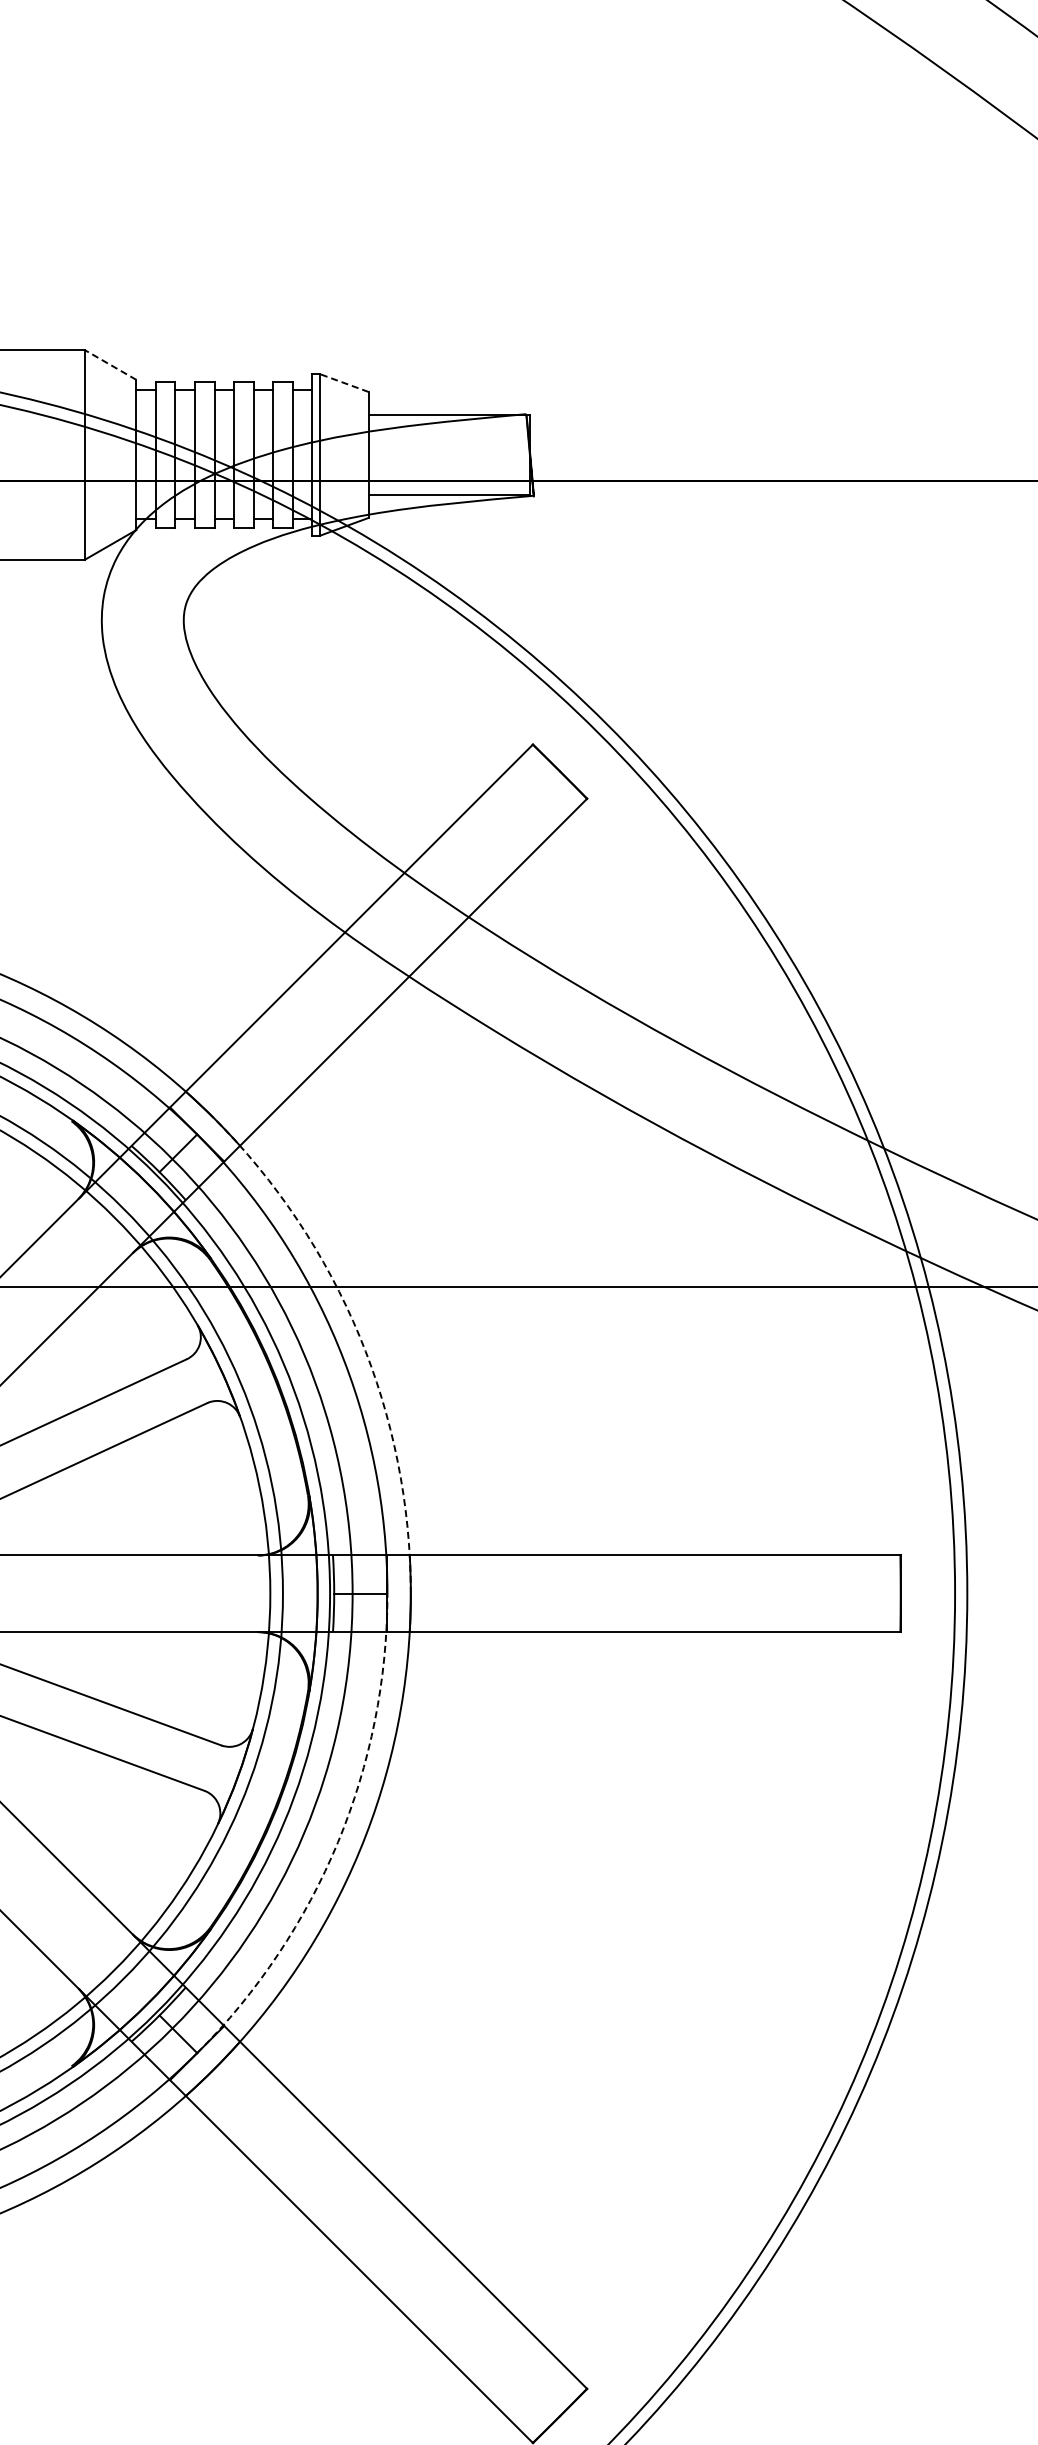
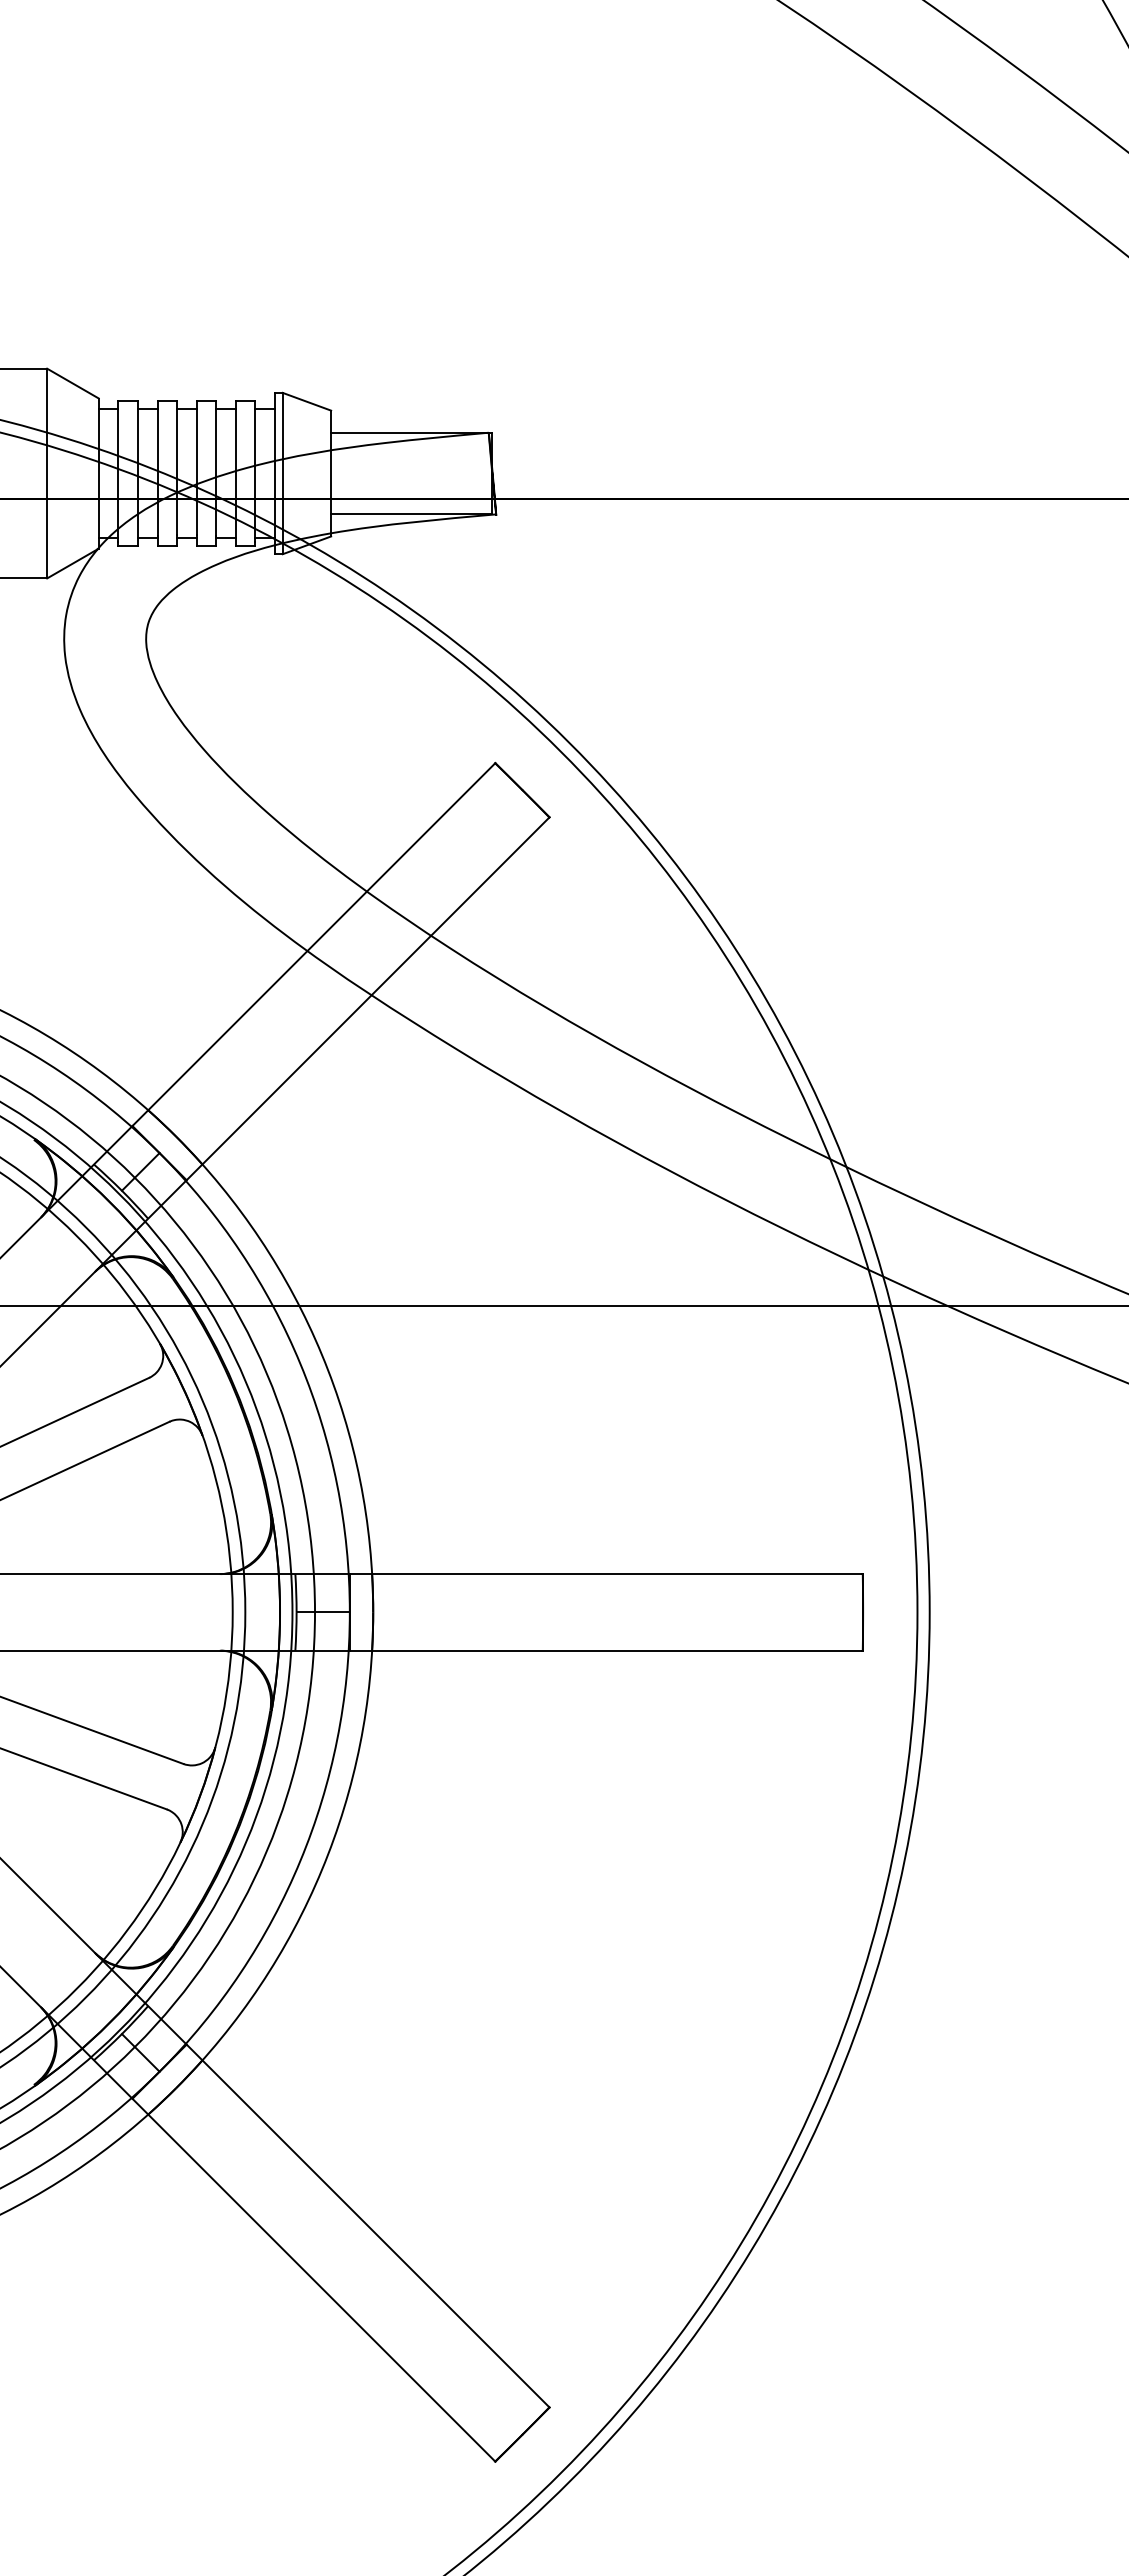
line: (111, 364) -> (73, 383), dashed -> solid
line: (344, 382) -> (306, 401), dashed -> solid
arc: (360, 1335) -> (322, 1354), dashed -> solid
arc: (338, 1841) -> (300, 1860), dashed -> solid

